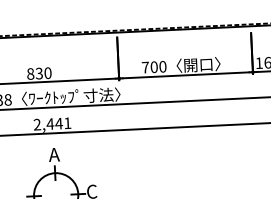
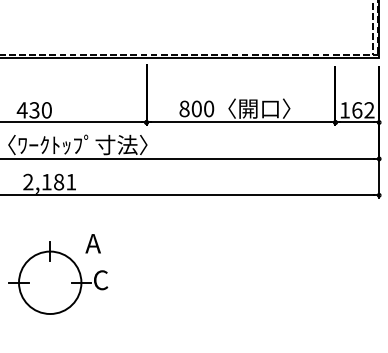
text: (145, 67) -> (184, 108), 700 -> 800
text: (30, 74) -> (21, 110), 830 -> 430
text: (54, 123) -> (52, 181), 2,441 -> 2,181
text: (53, 154) -> (92, 243), moved

